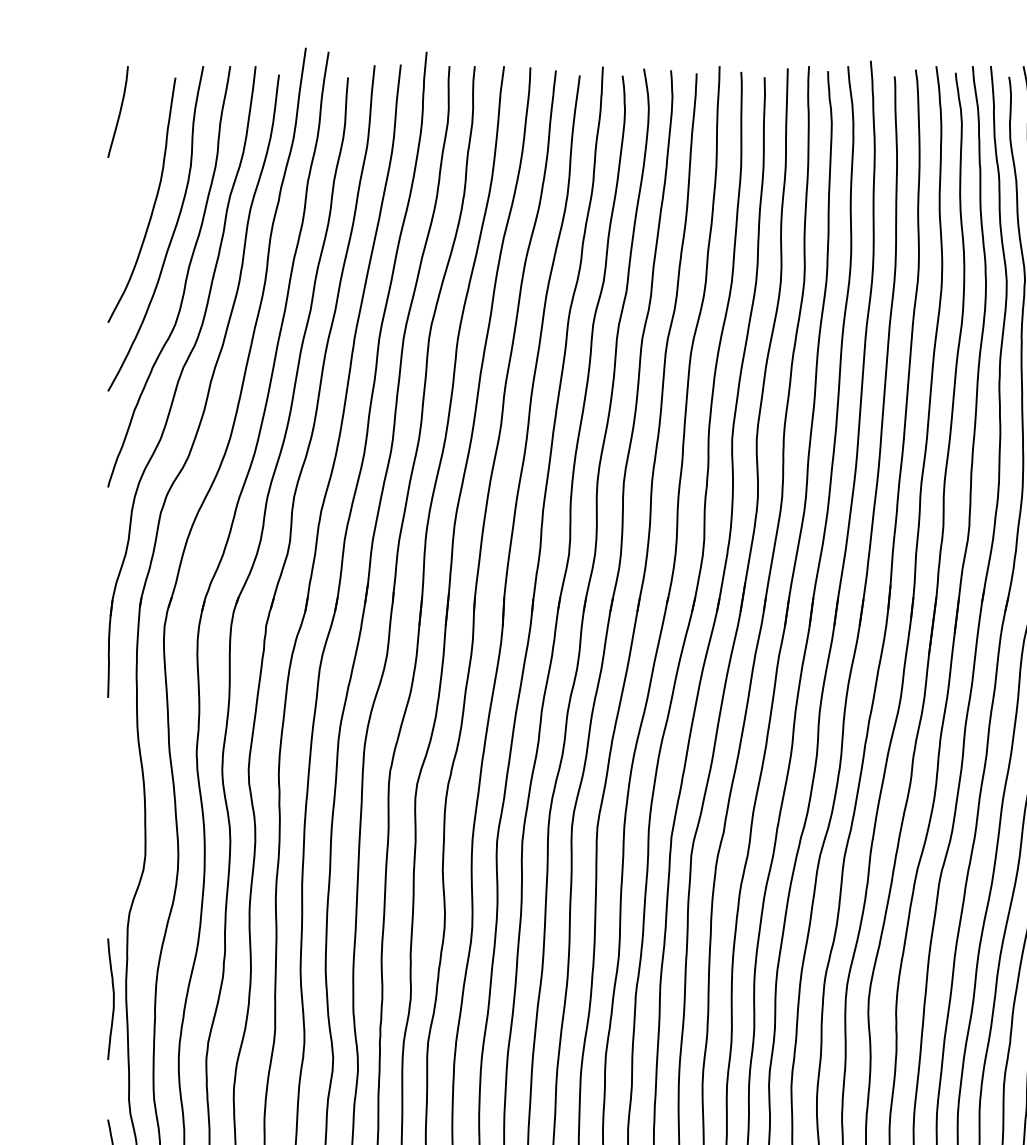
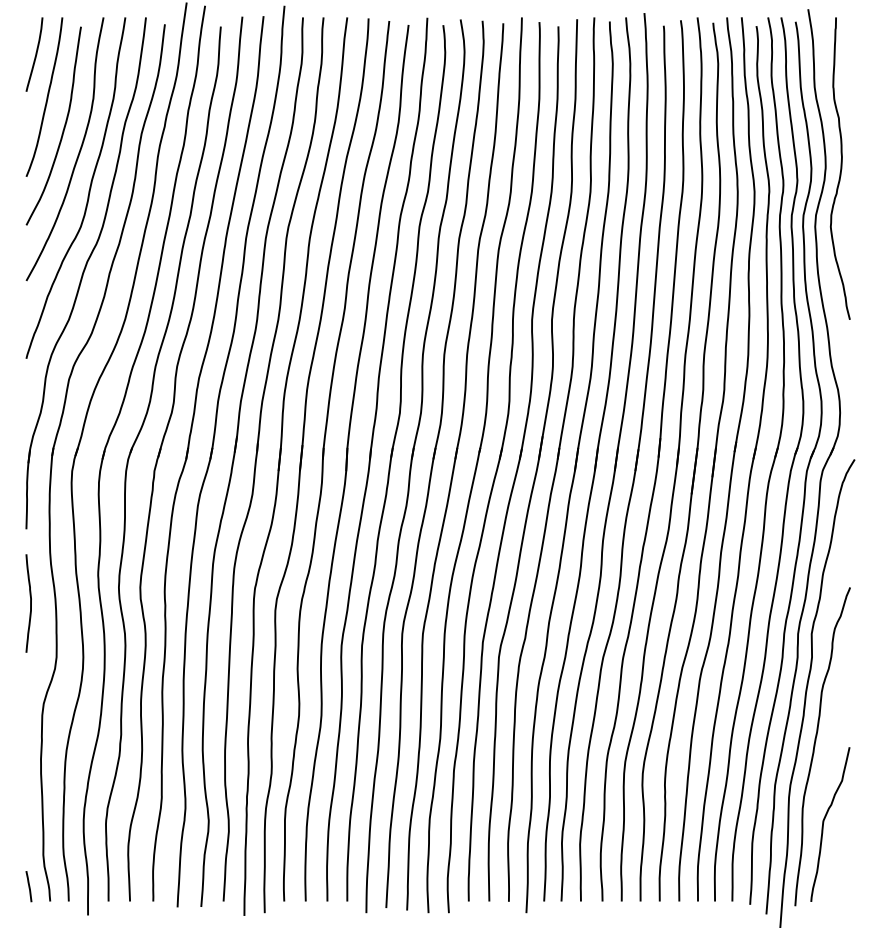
curve: (132, 163) -> (46, 96), added
curve: (113, 999) -> (30, 603), moved

